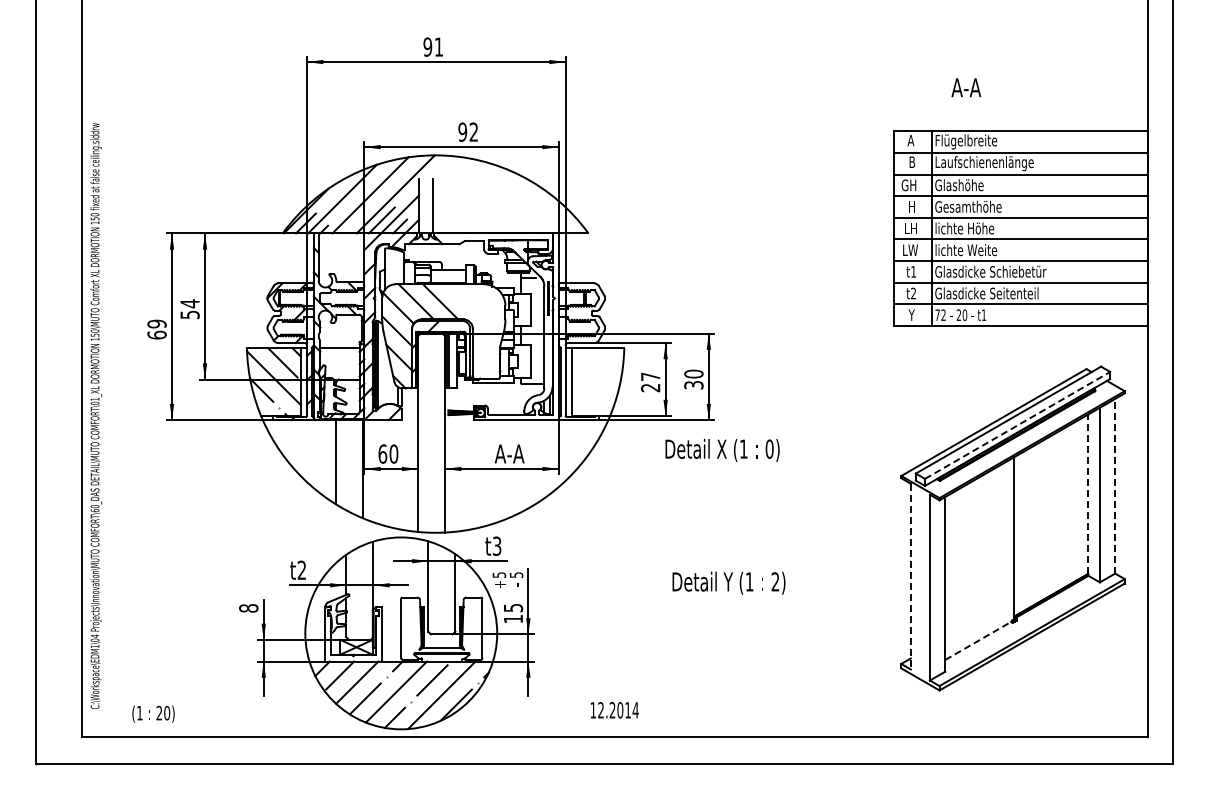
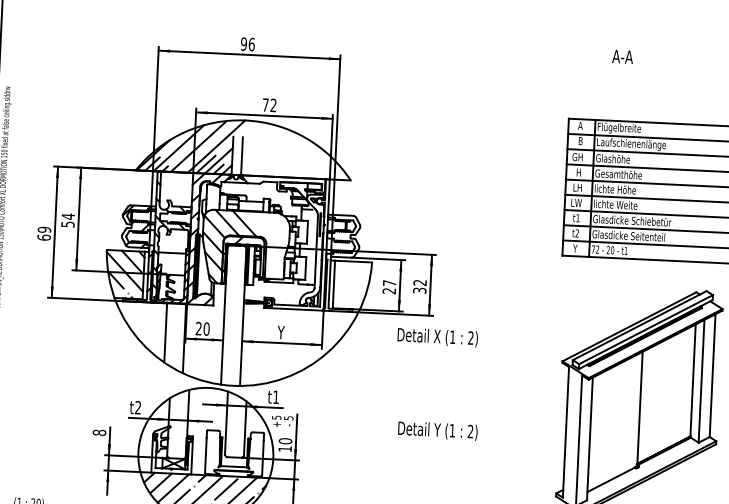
text: (438, 46) -> (251, 44), 91 -> 96
text: (966, 87) -> (622, 56), moved
text: (462, 131) -> (265, 104), 92 -> 72
text: (693, 373) -> (419, 282), 30 -> 32
line: (1017, 425) -> (645, 329), dashed -> solid
text: (769, 448) -> (470, 337), 0) -> 2)
text: (382, 453) -> (198, 328), 60 -> 20
text: (509, 453) -> (287, 332), A-A -> Y
line: (1115, 485) -> (712, 375), dashed -> solid
line: (1087, 494) -> (692, 380), dashed -> solid
text: (497, 545) -> (276, 396), t3 -> t1
line: (910, 576) -> (565, 432), dashed -> solid
text: (513, 607) -> (285, 440), 15 -> 10
line: (978, 640) -> (611, 479), dashed -> solid

